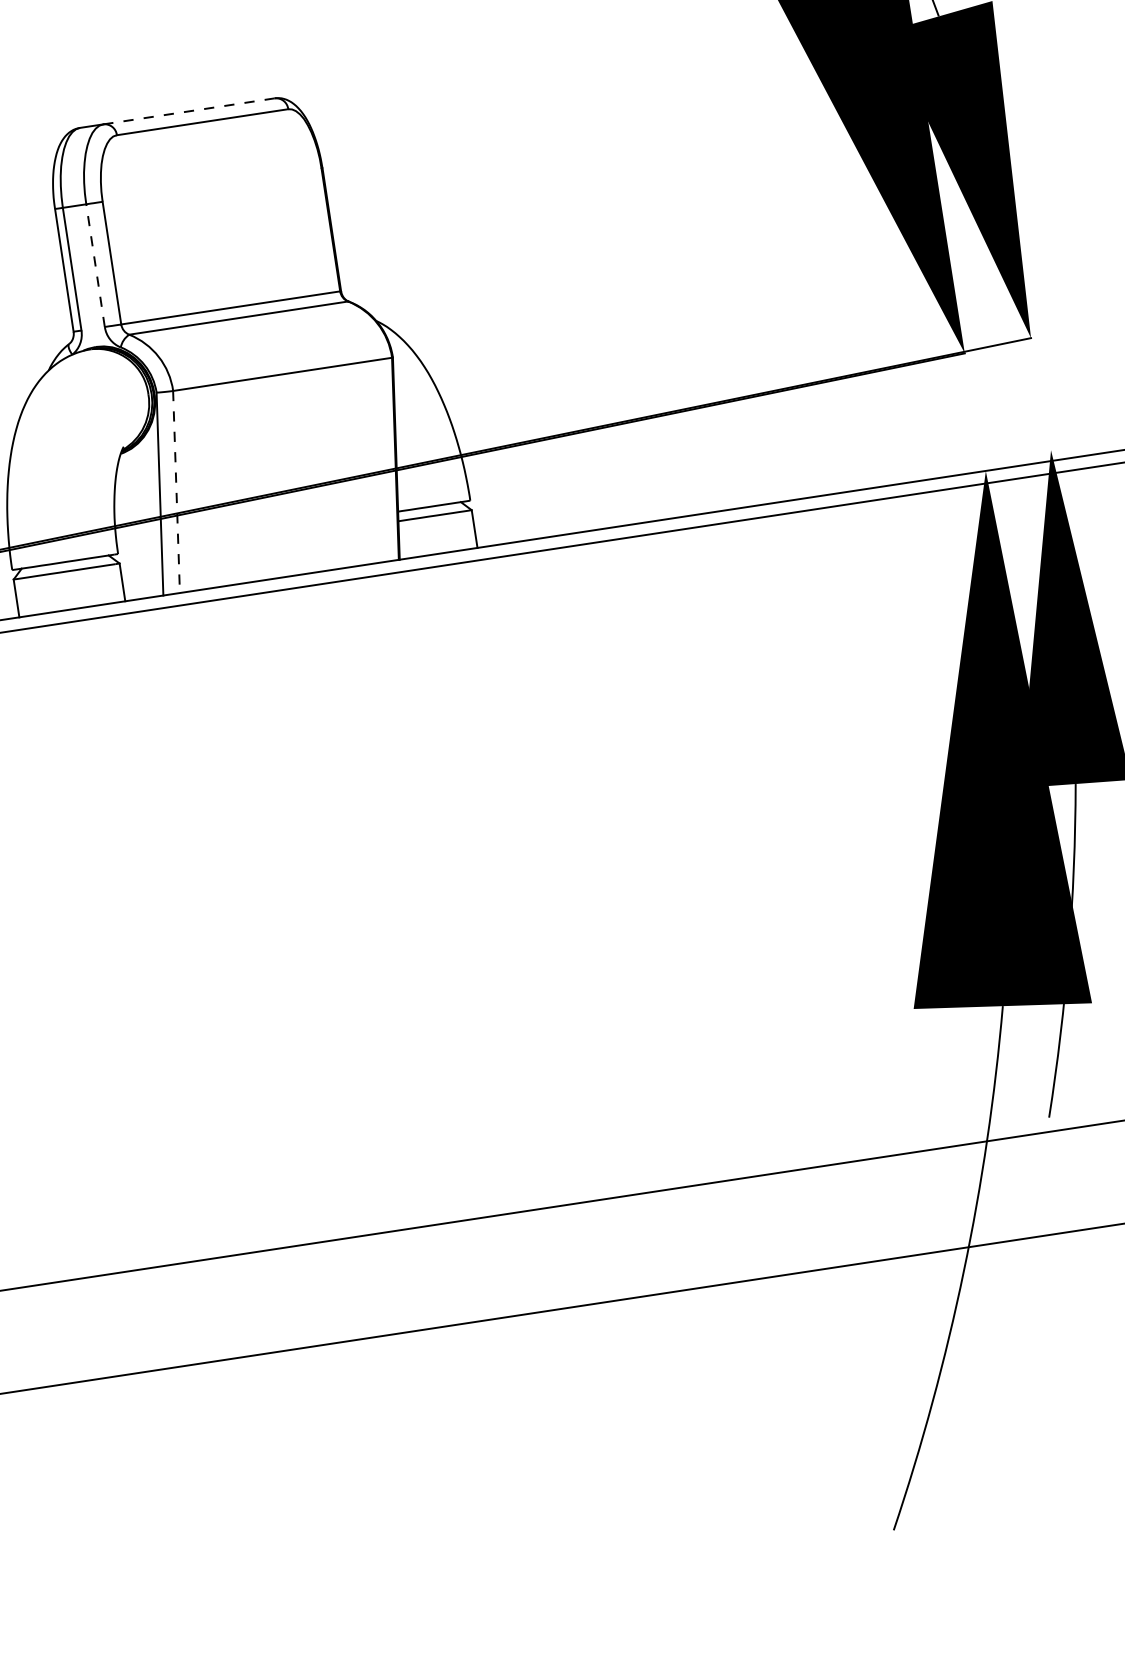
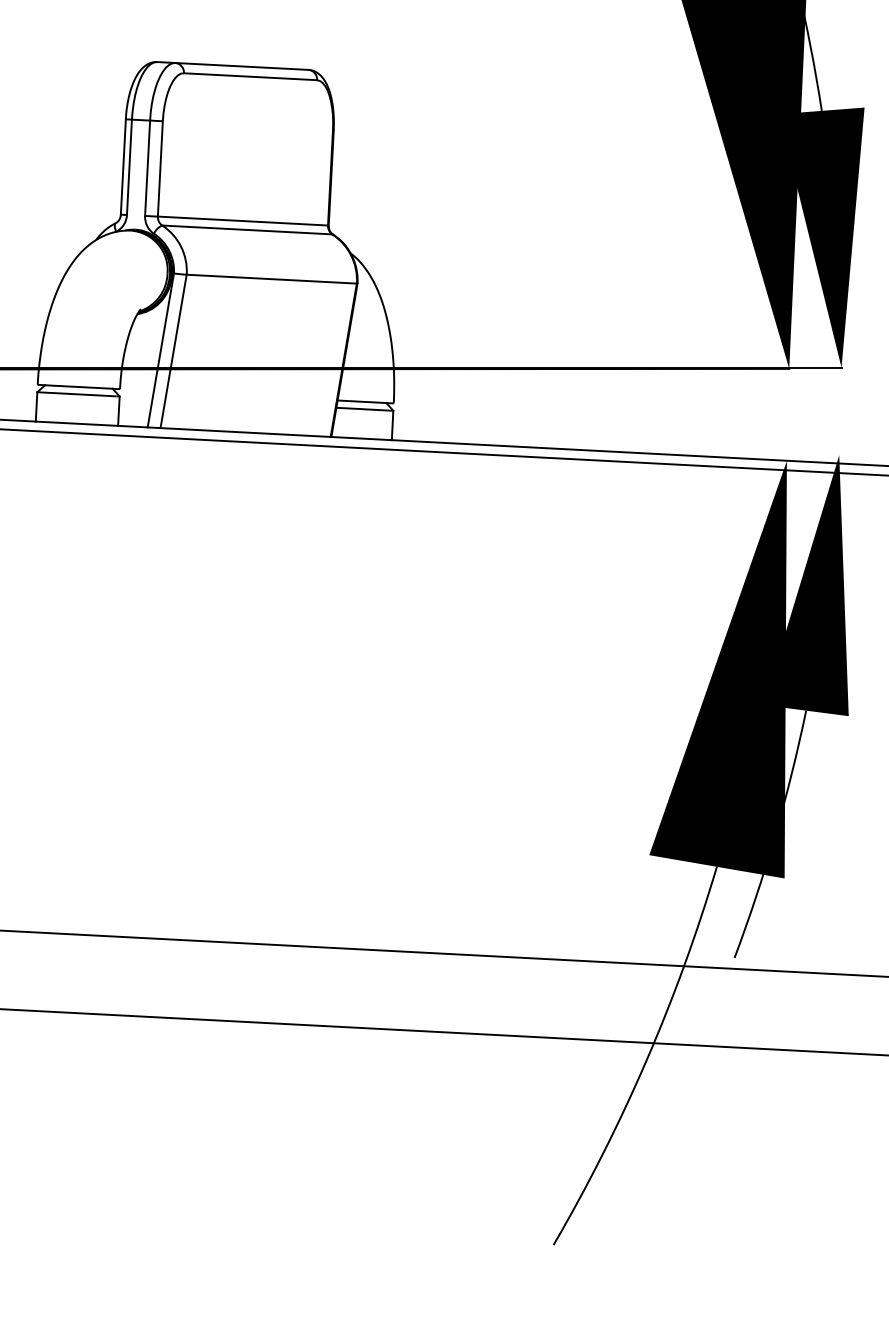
line: (188, 111) -> (241, 66), dashed -> solid
line: (95, 265) -> (147, 168), dashed -> solid
line: (176, 492) -> (173, 351), dashed -> solid

